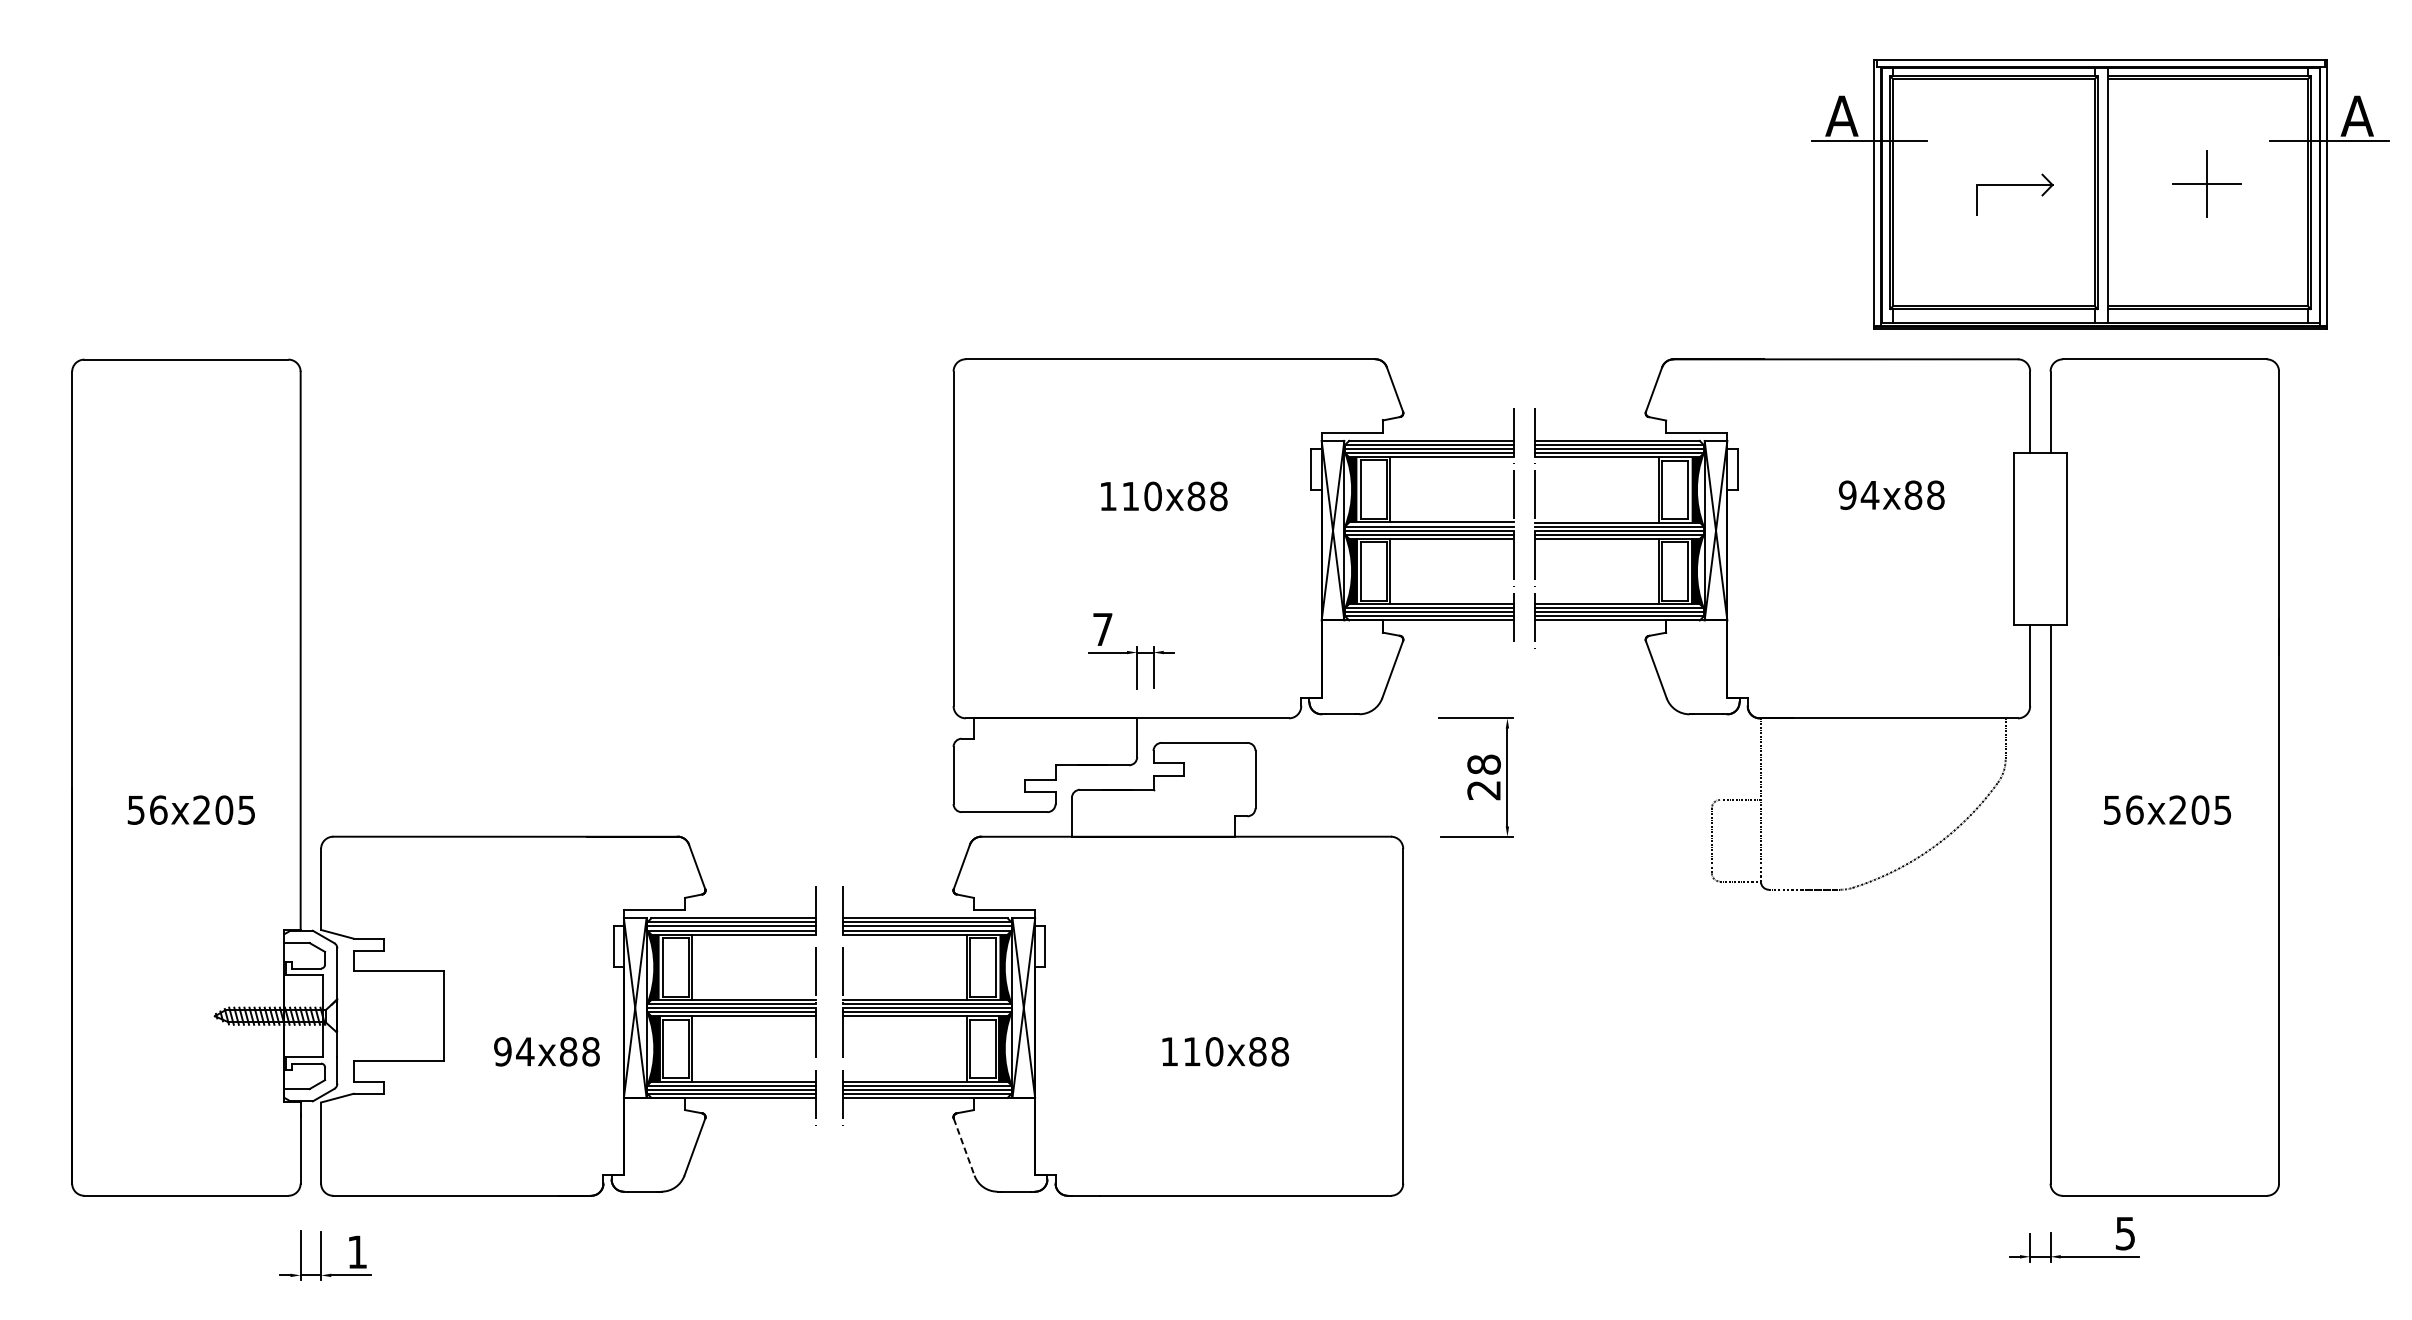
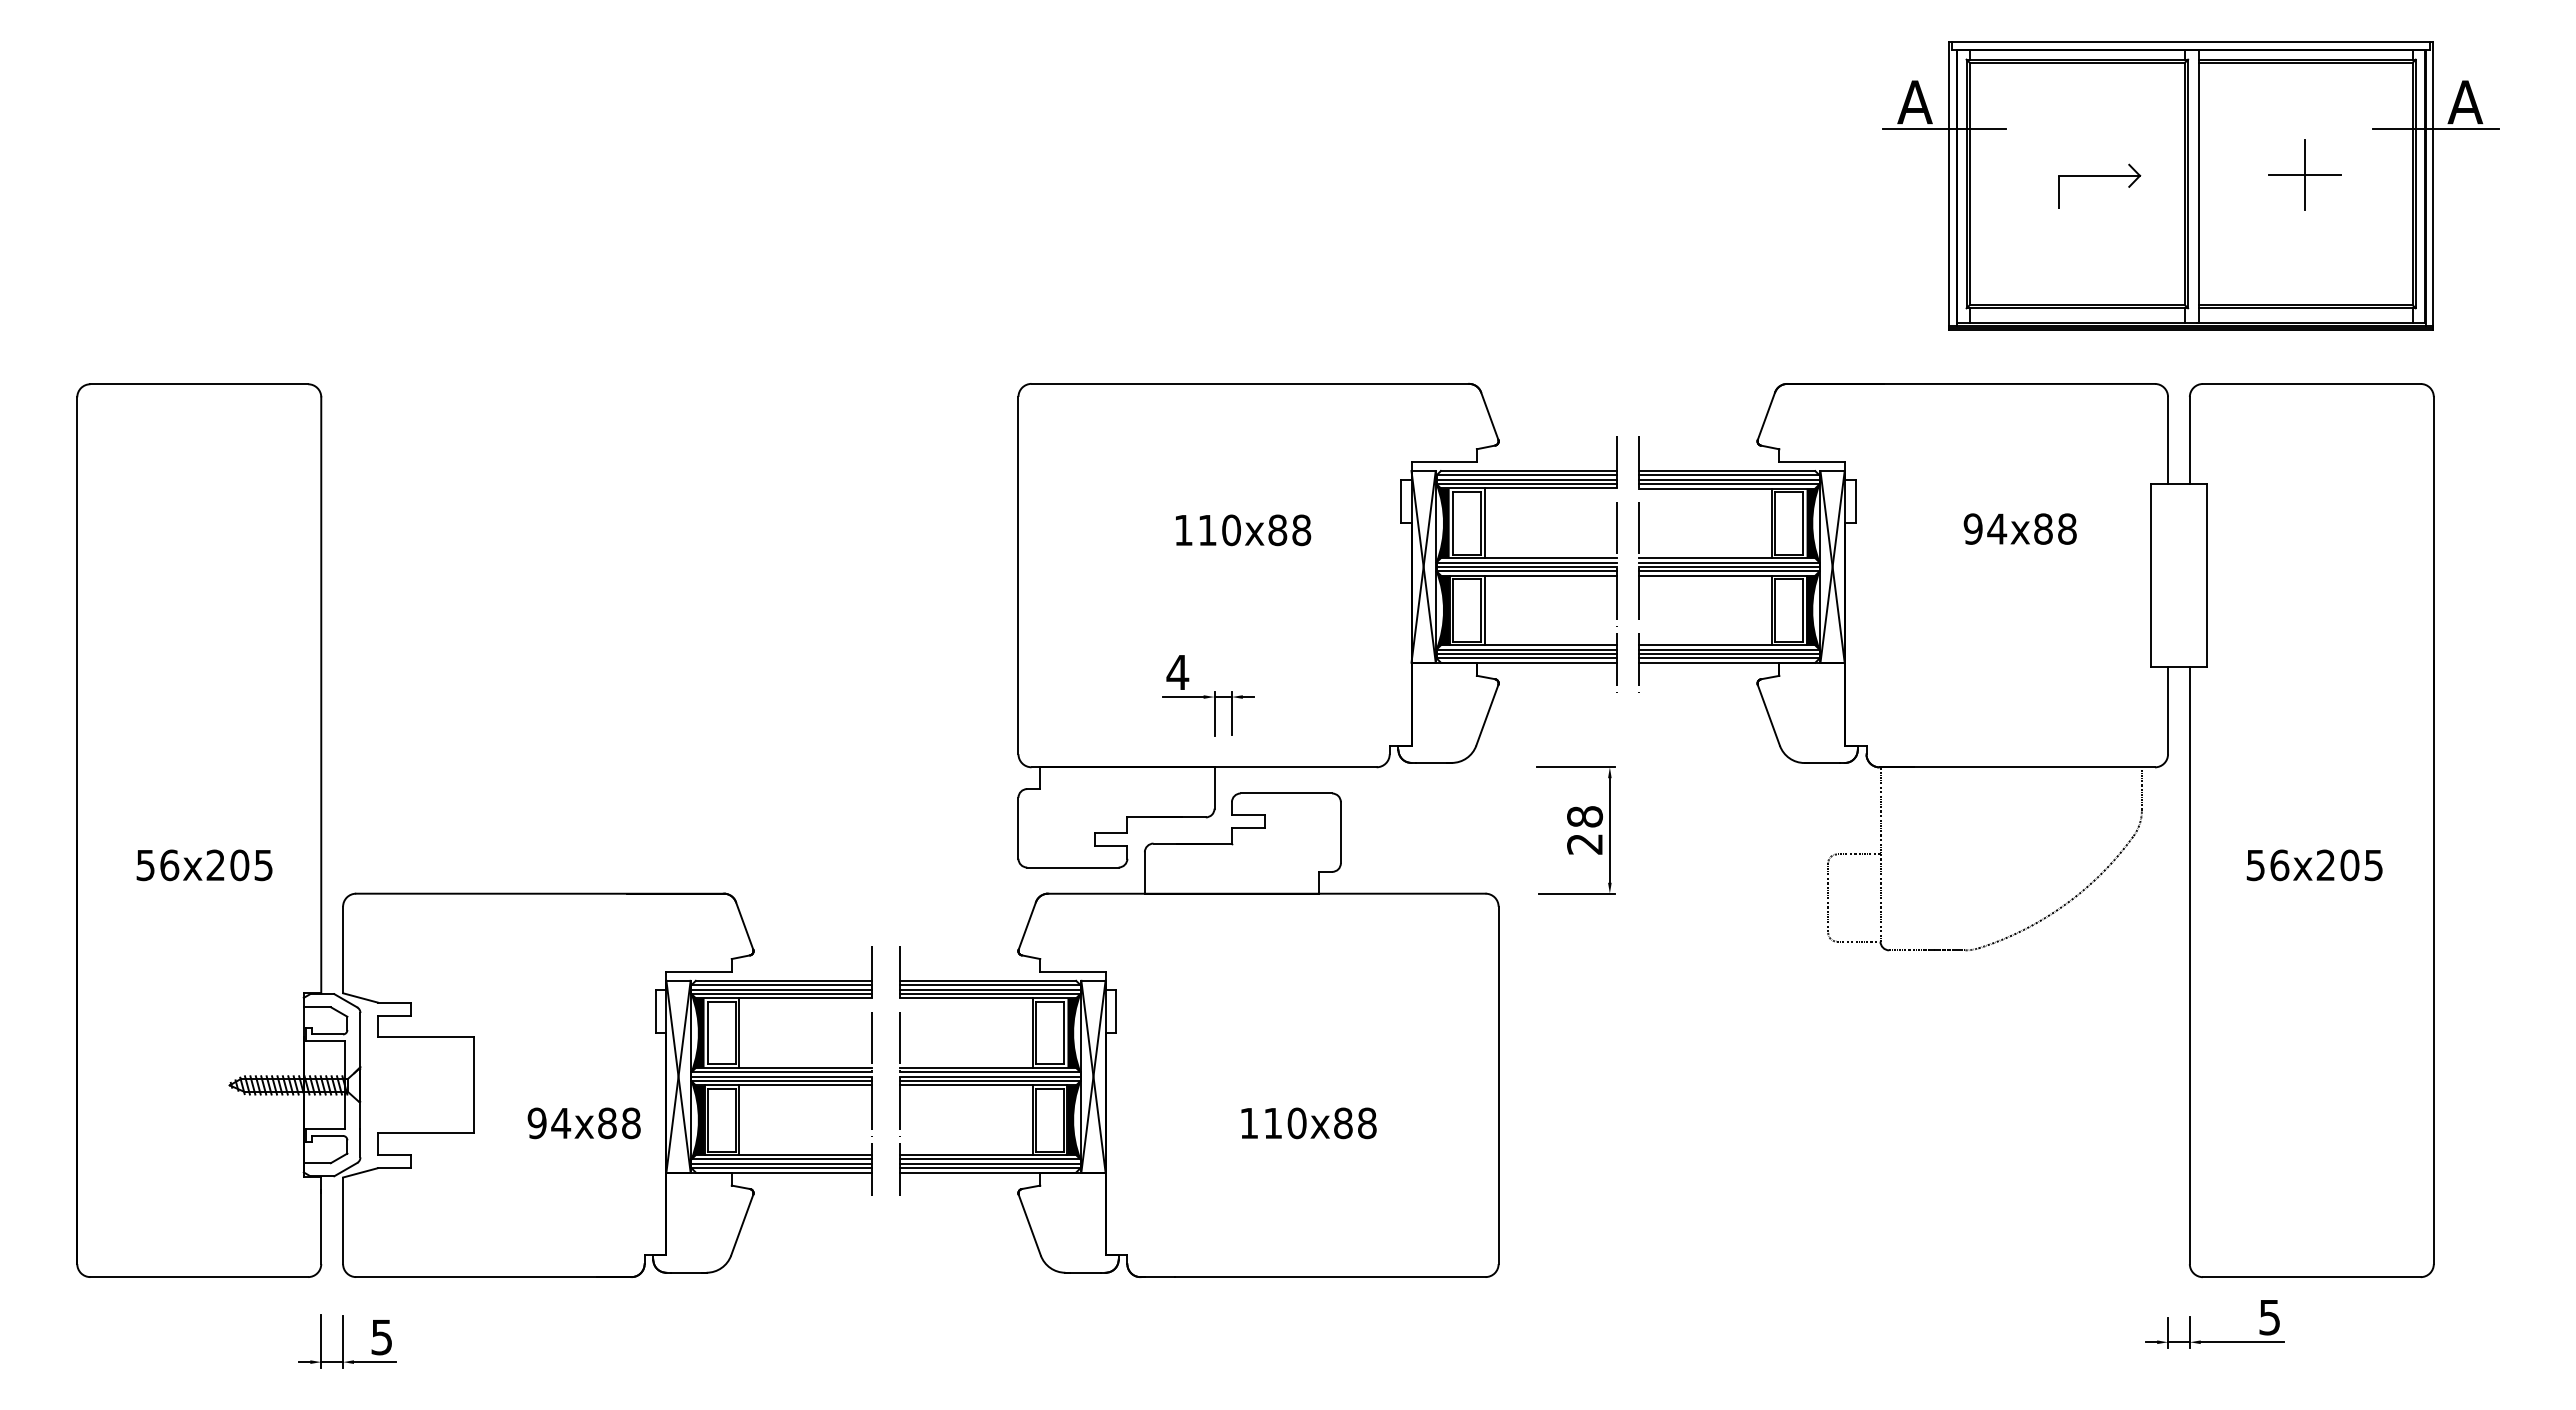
part: (2099, 194) -> (2190, 185), moved
text: (1102, 629) -> (1177, 672), 7 -> 4
line: (963, 1147) -> (1029, 1225), dashed -> solid
text: (357, 1252) -> (381, 1337), 1 -> 5

